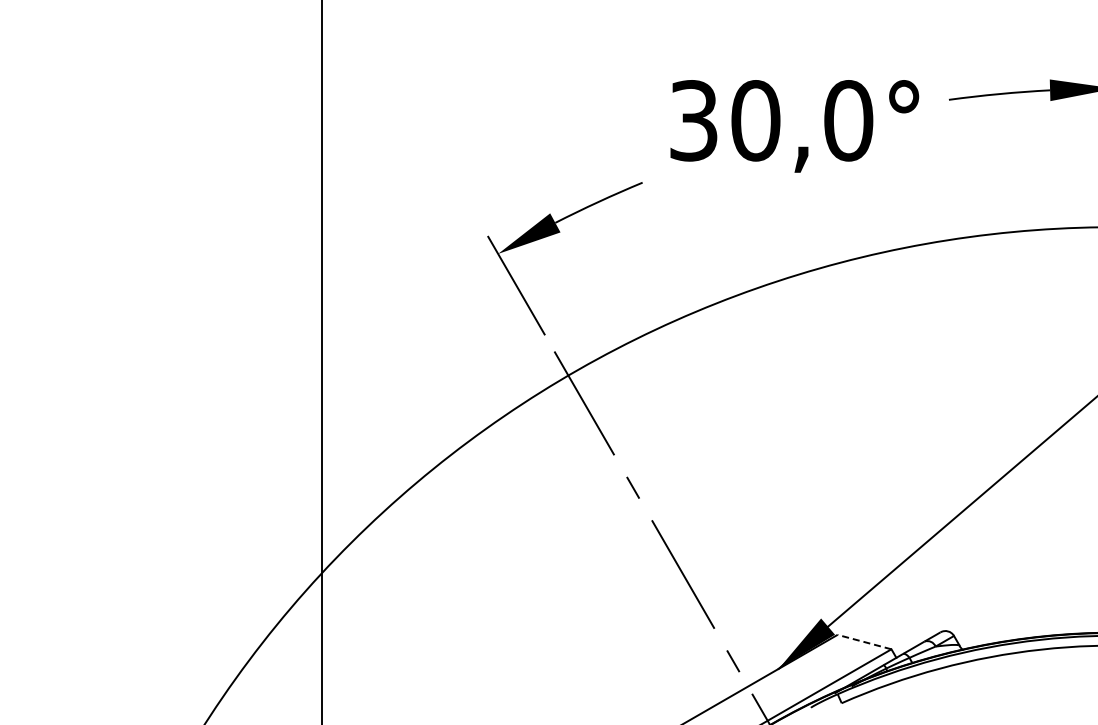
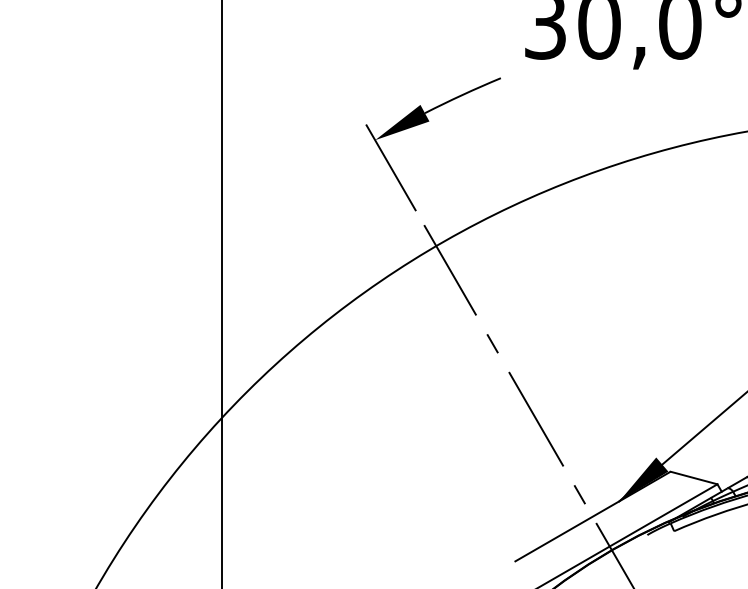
line: (864, 642) -> (694, 478), dashed -> solid

